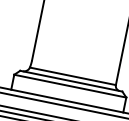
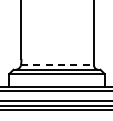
line: (72, 76) -> (57, 65), solid -> dashed

